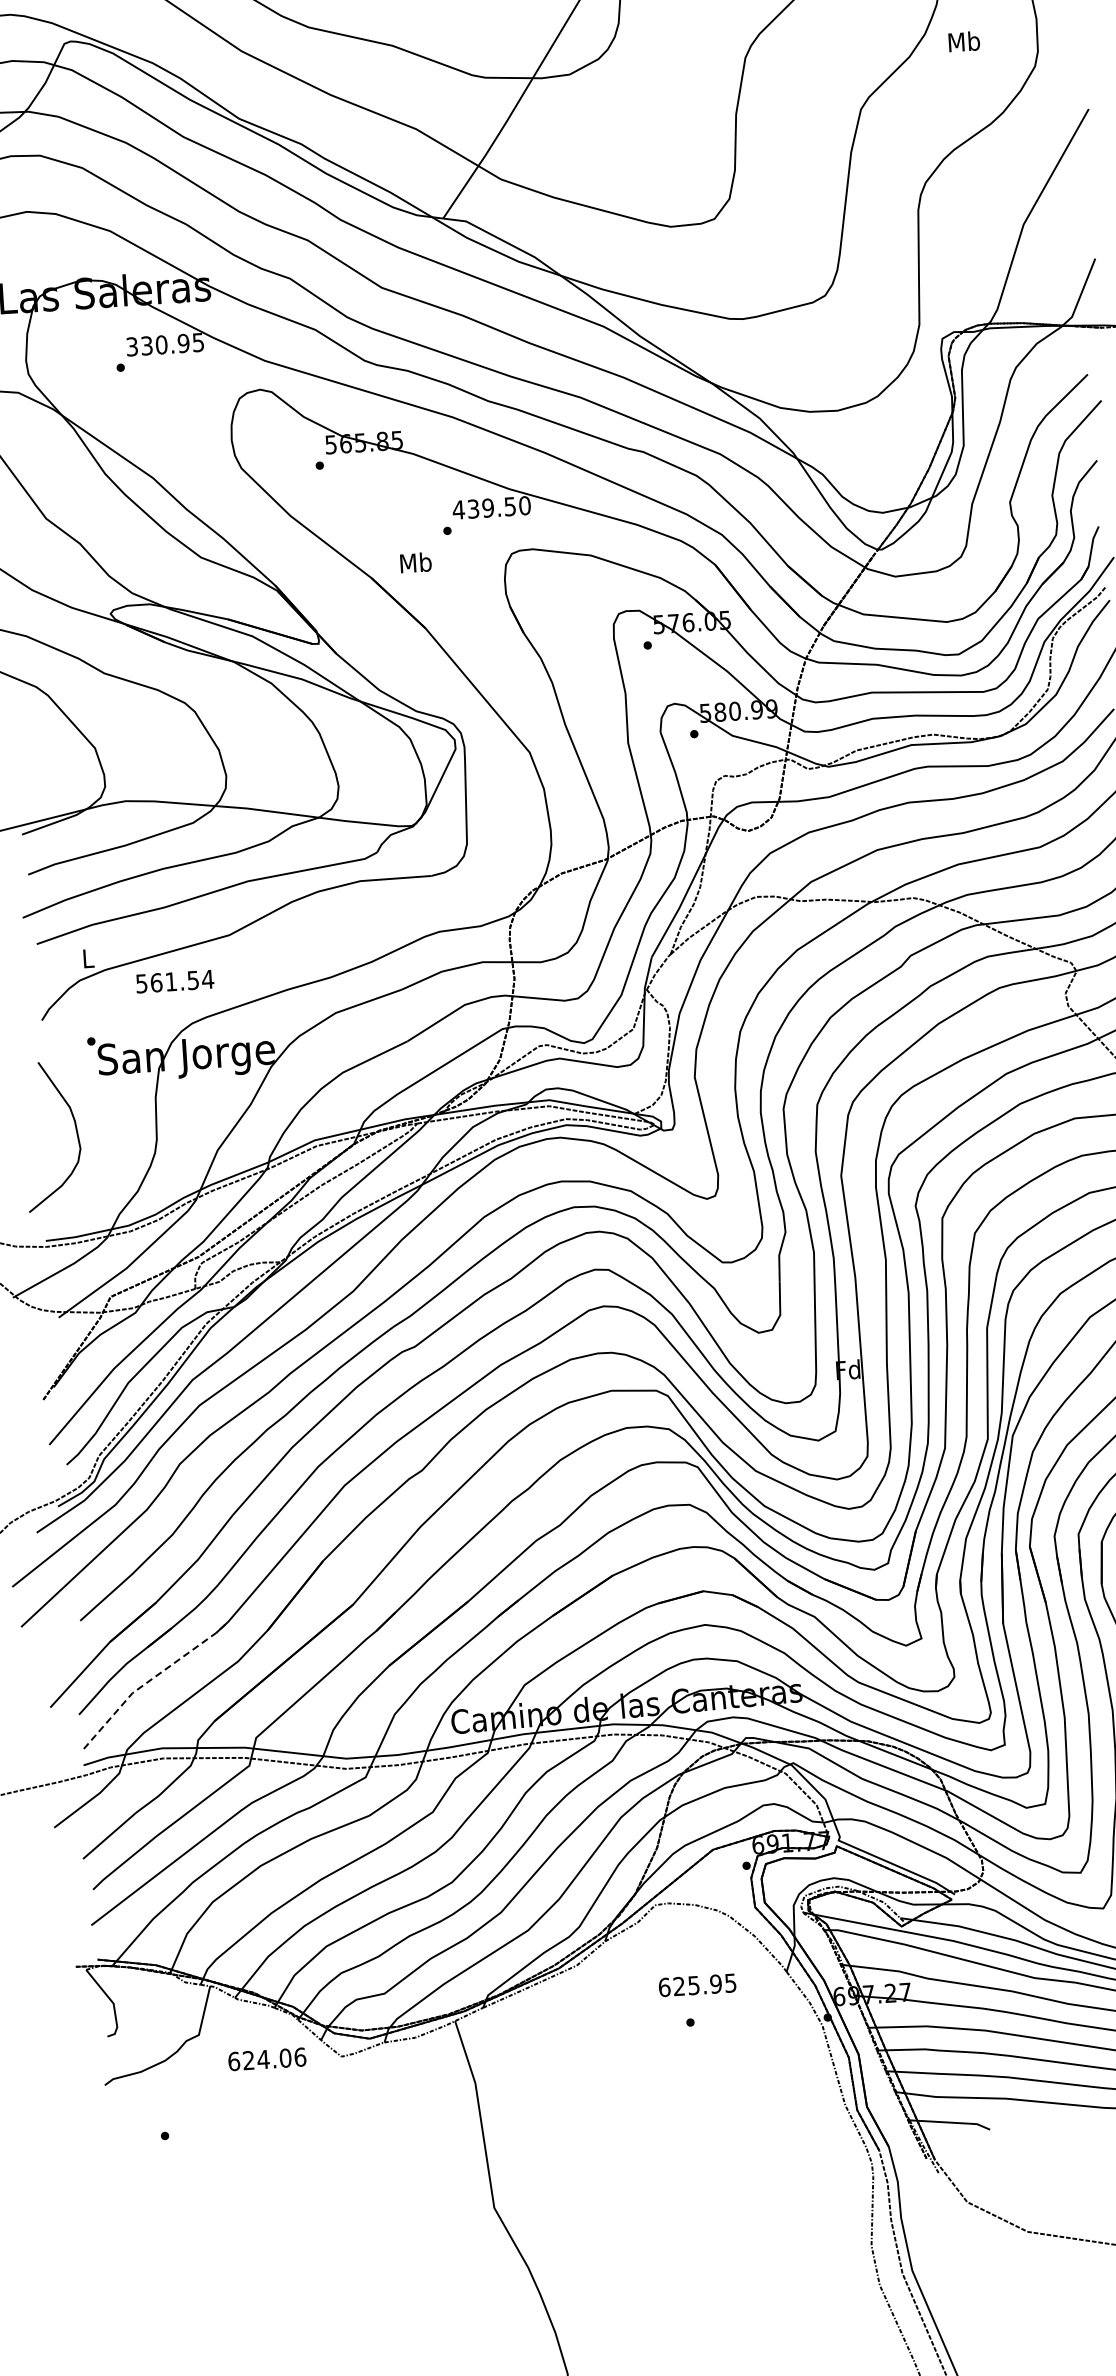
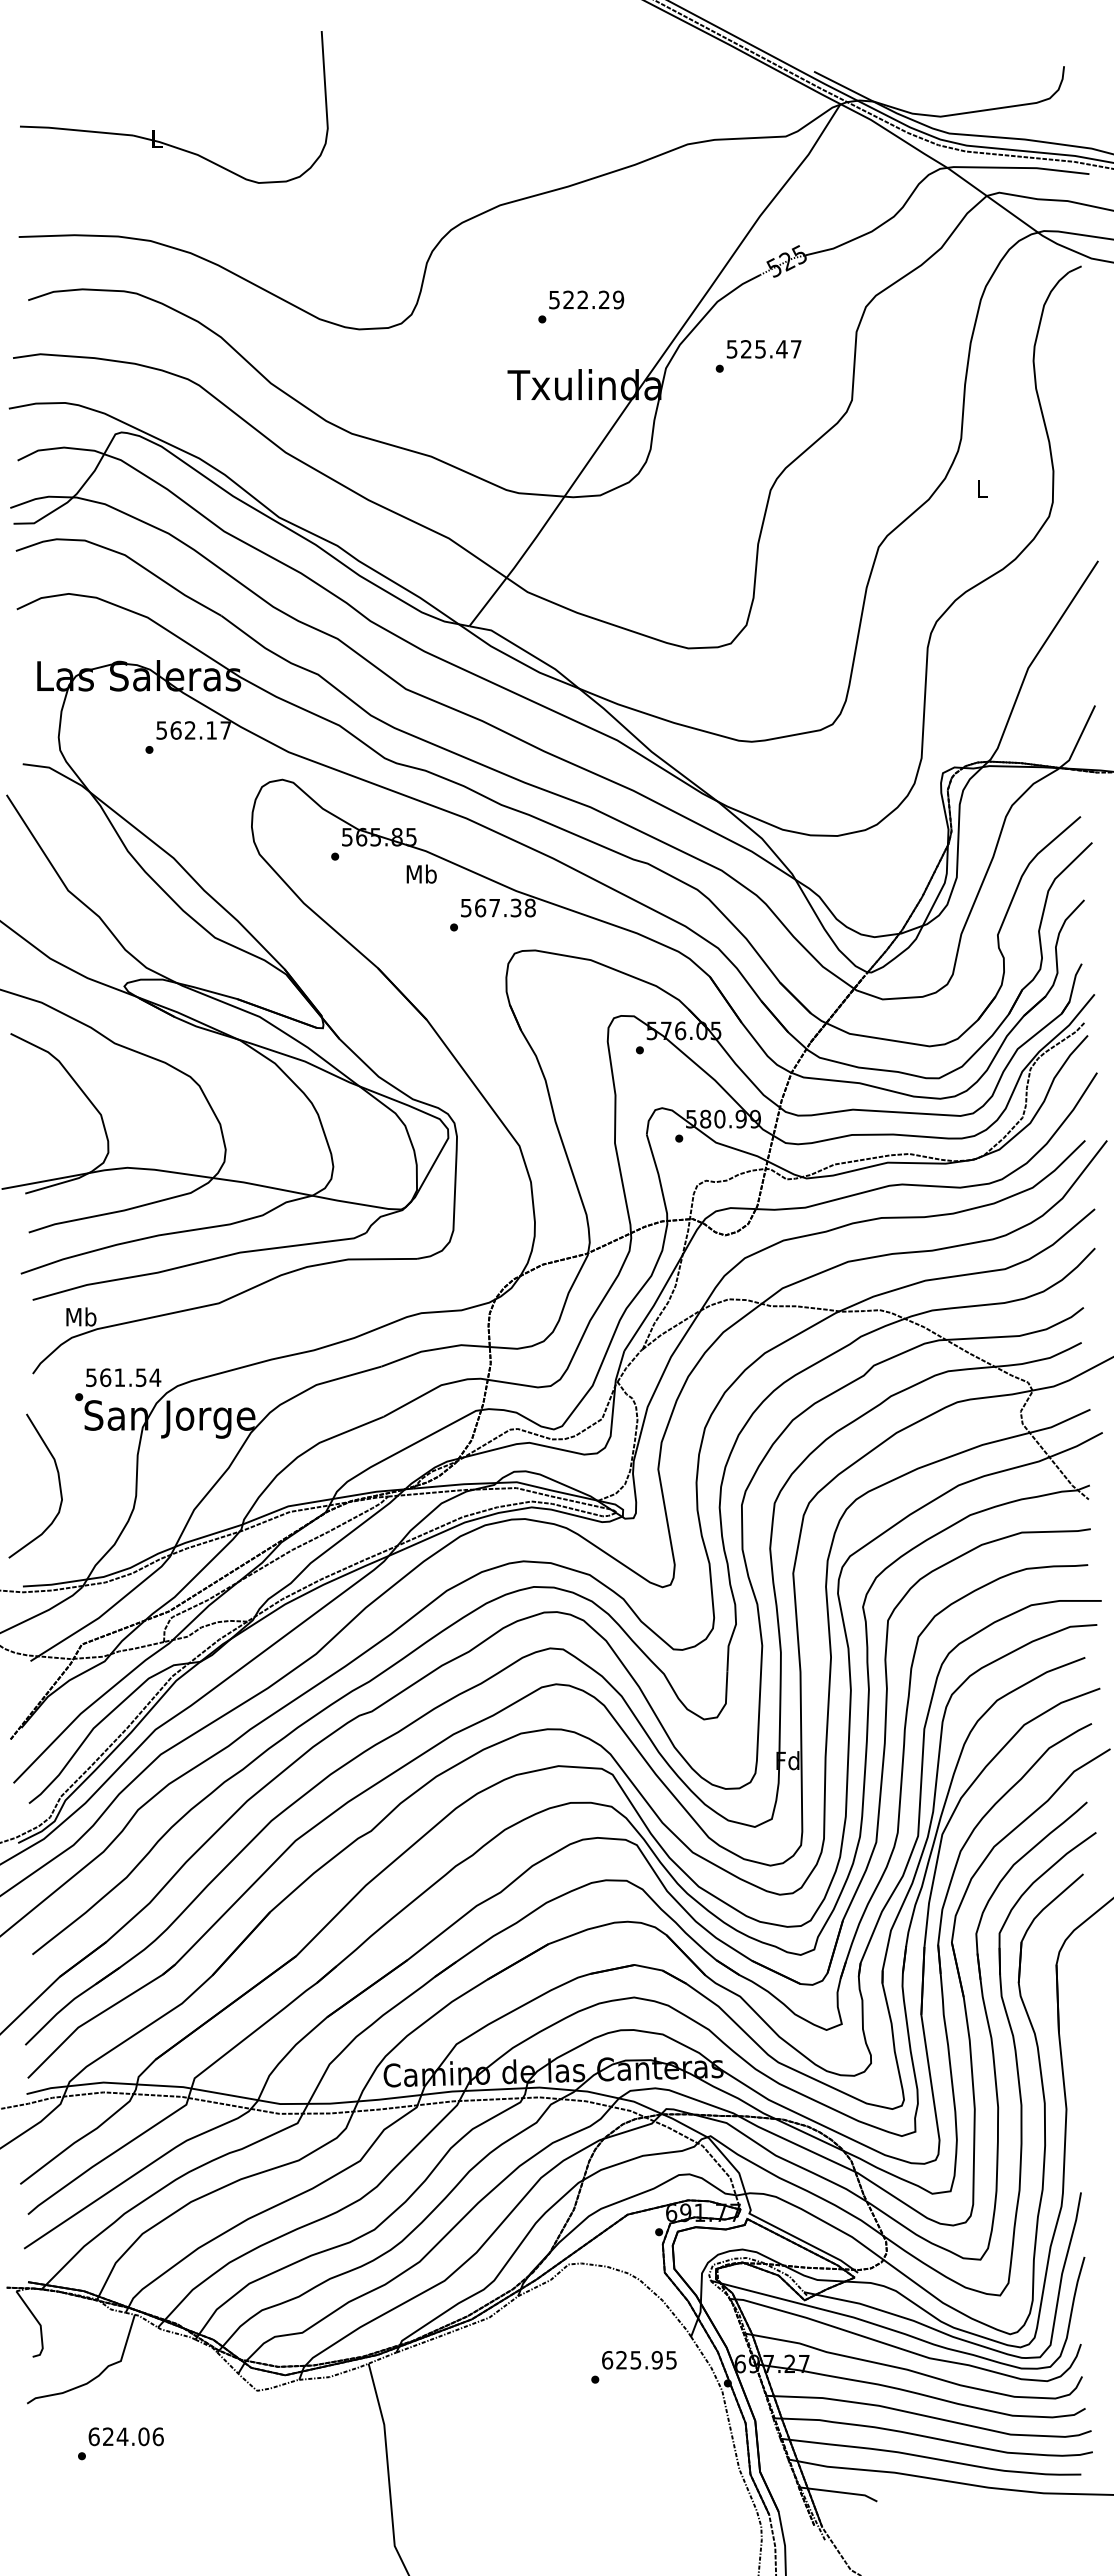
text: (964, 40) -> (982, 487), Mb -> L
text: (165, 344) -> (194, 730), 330.95 -> 562.17
text: (491, 507) -> (497, 907), 439.50 -> 567.38
text: (415, 562) -> (421, 873), moved
text: (88, 957) -> (81, 1316), L -> Mb
text: (174, 981) -> (123, 1377), moved
line: (150, 1679) -> (96, 2015), dashed -> solid
text: (697, 1985) -> (639, 2360), moved
text: (266, 2059) -> (125, 2436), moved

